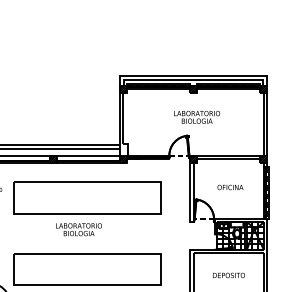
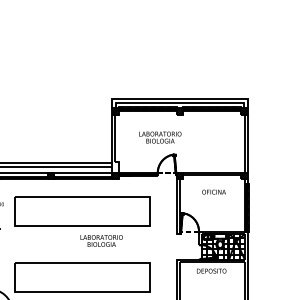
text: (197, 117) -> (160, 137), moved
text: (229, 186) -> (213, 191), moved
text: (78, 229) -> (101, 240), moved
text: (228, 274) -> (211, 270), moved

